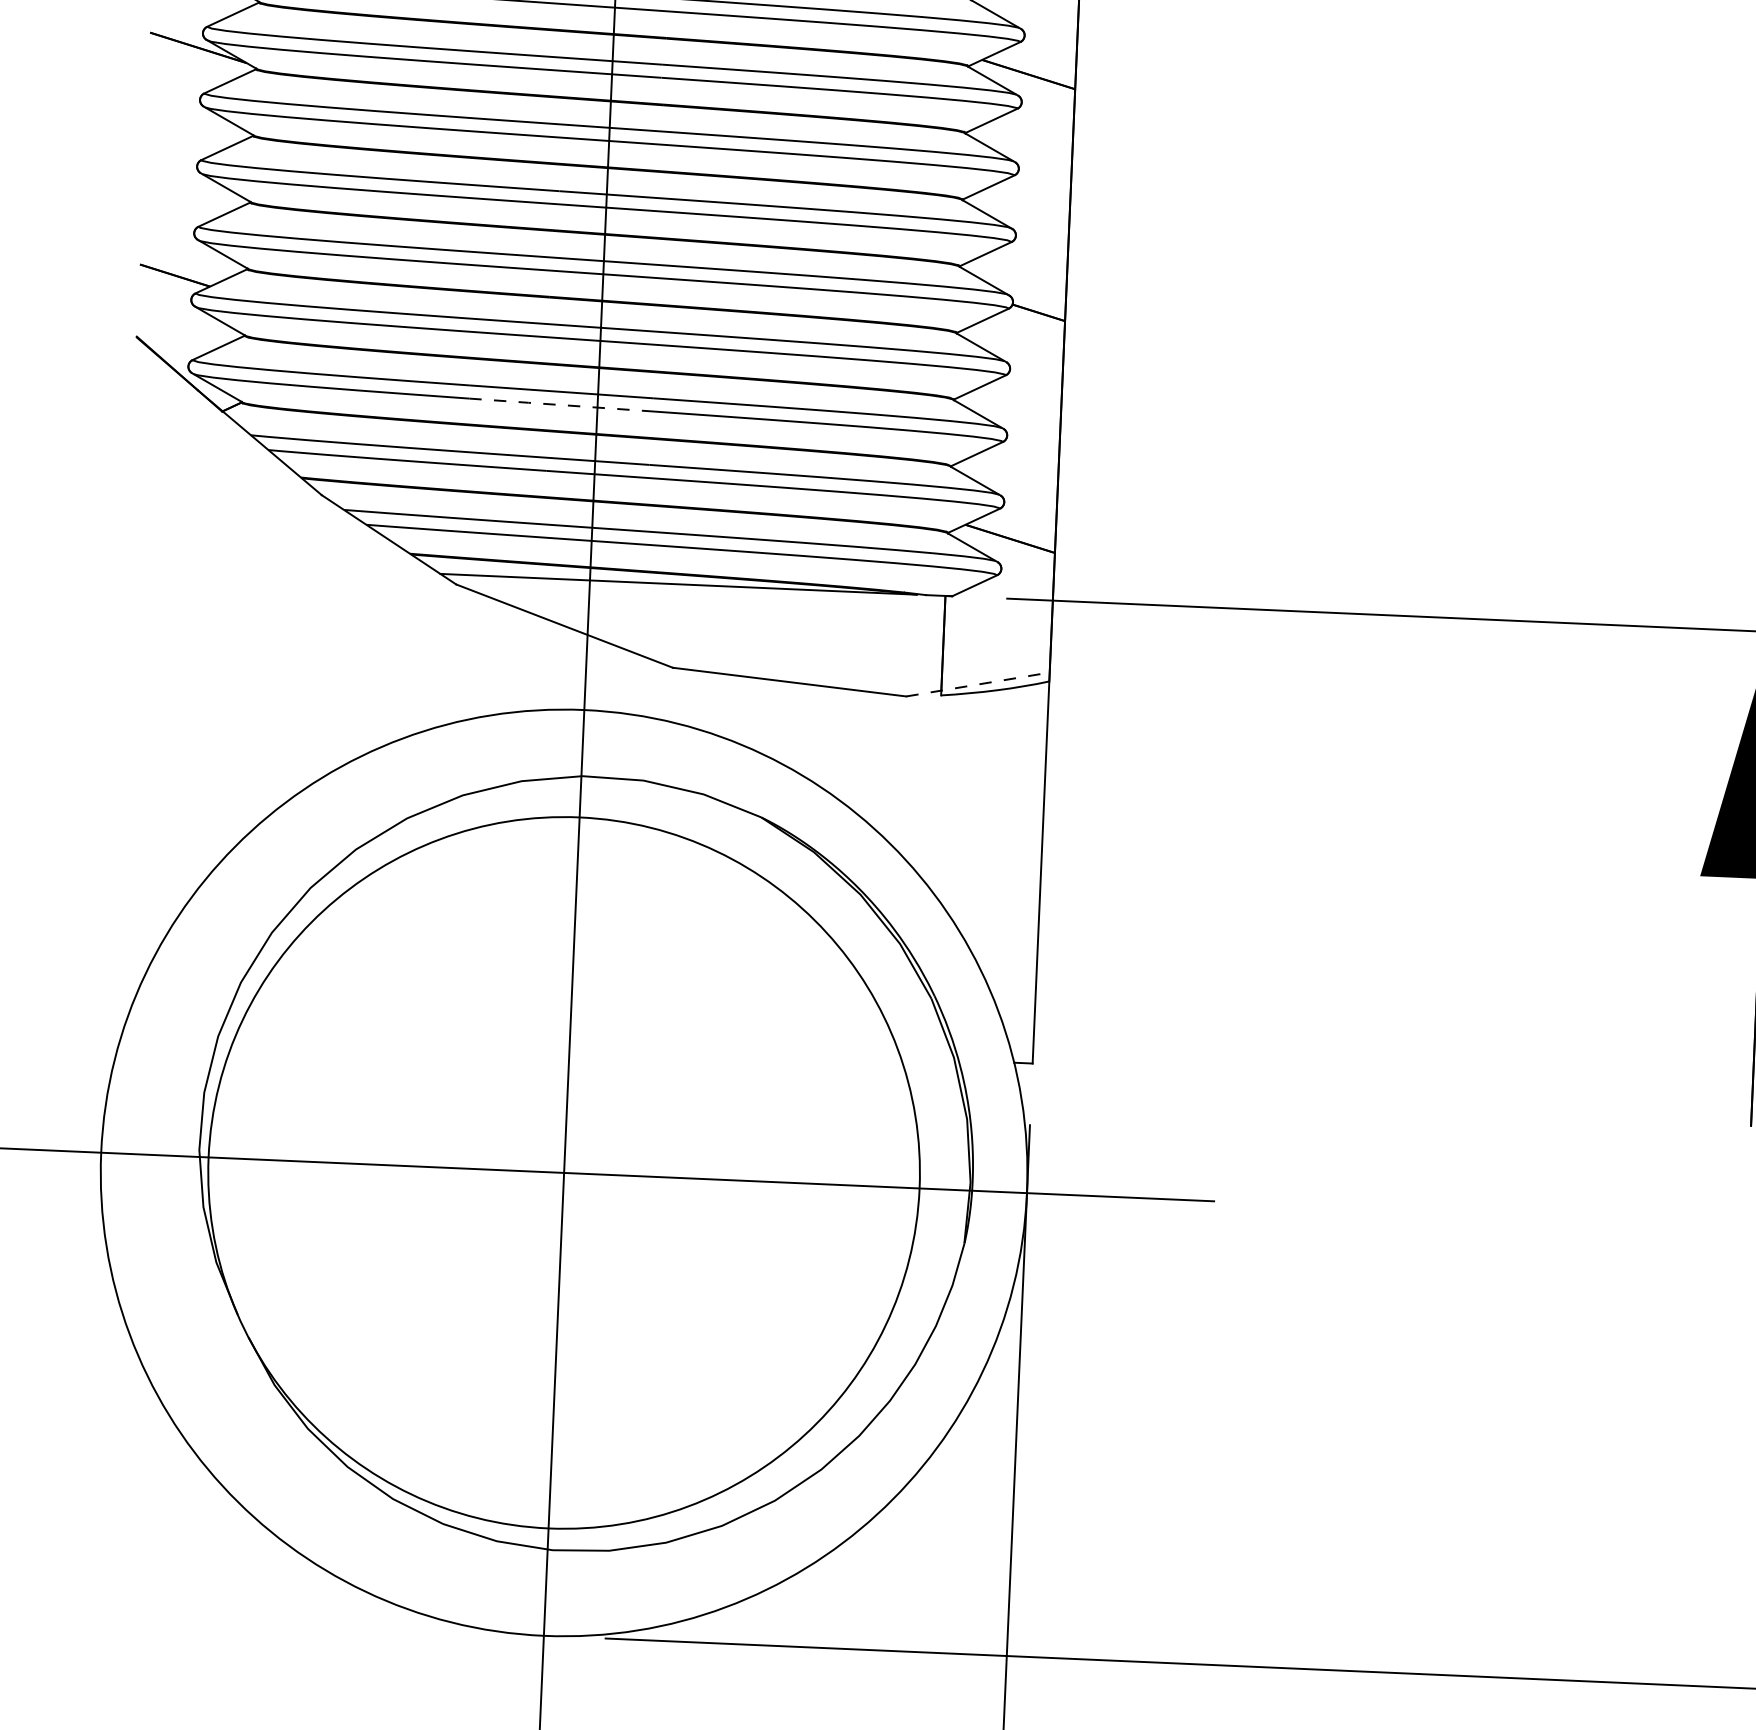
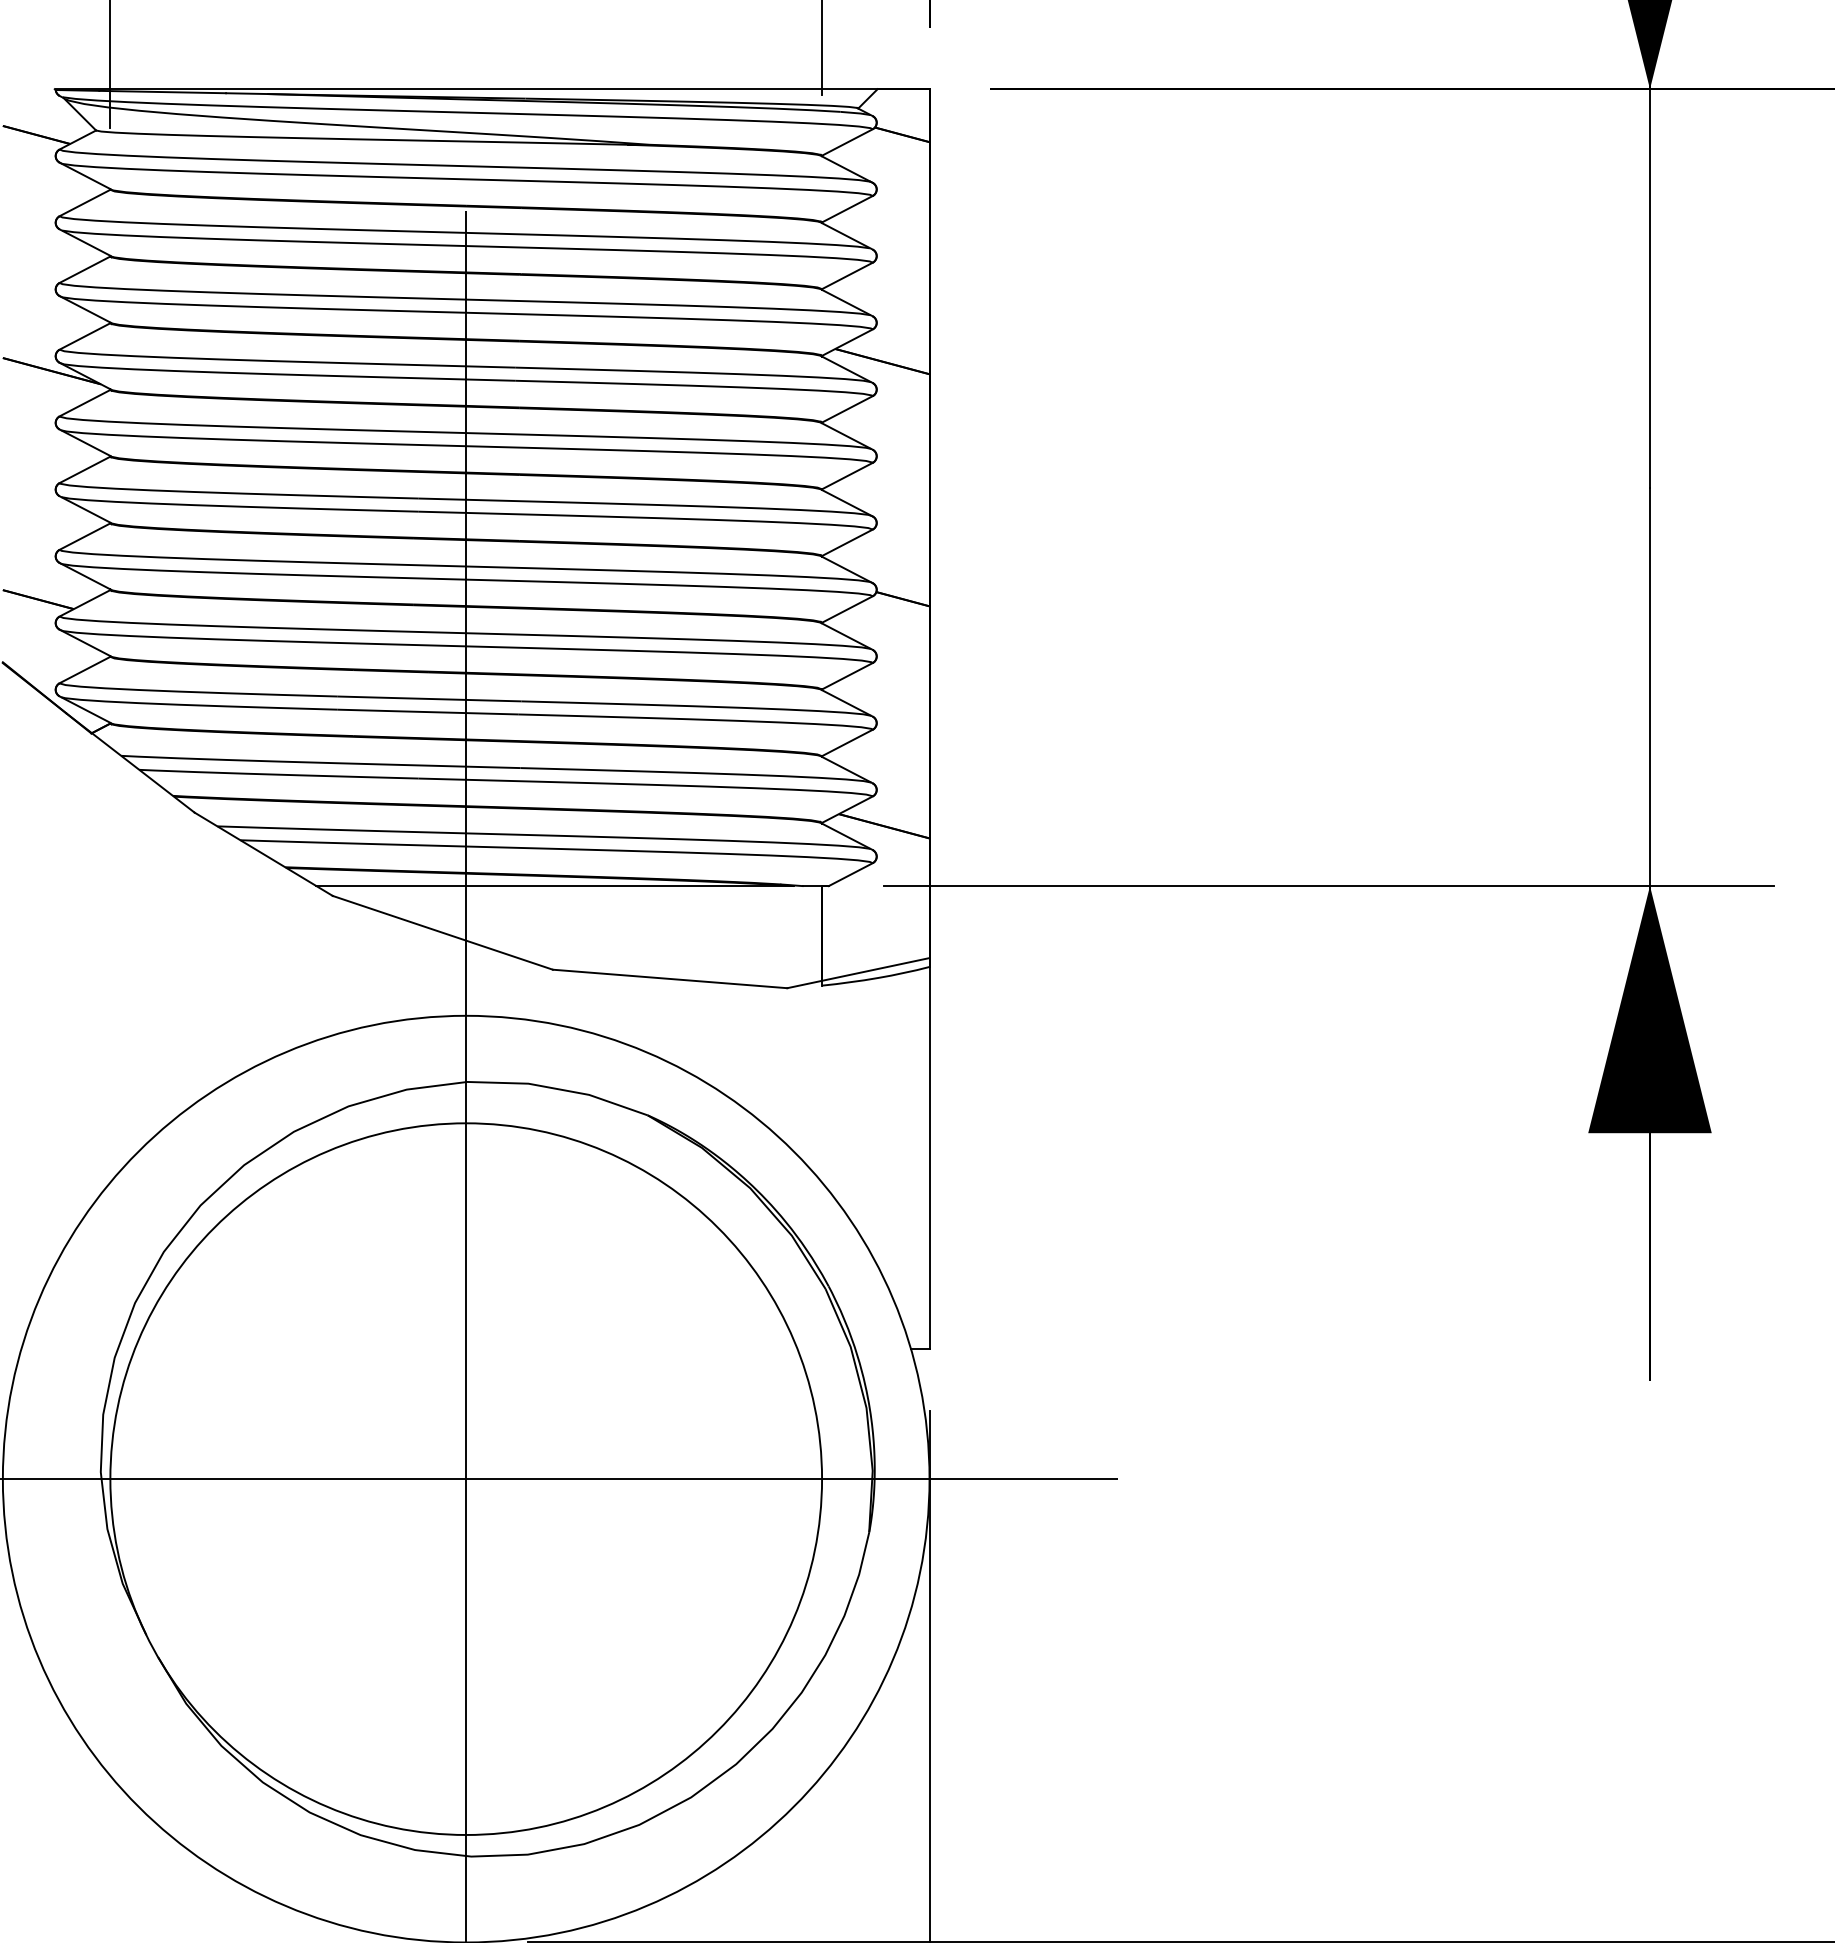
line: (558, 405) -> (427, 712), dashed -> solid
line: (978, 684) -> (858, 973), dashed -> solid

